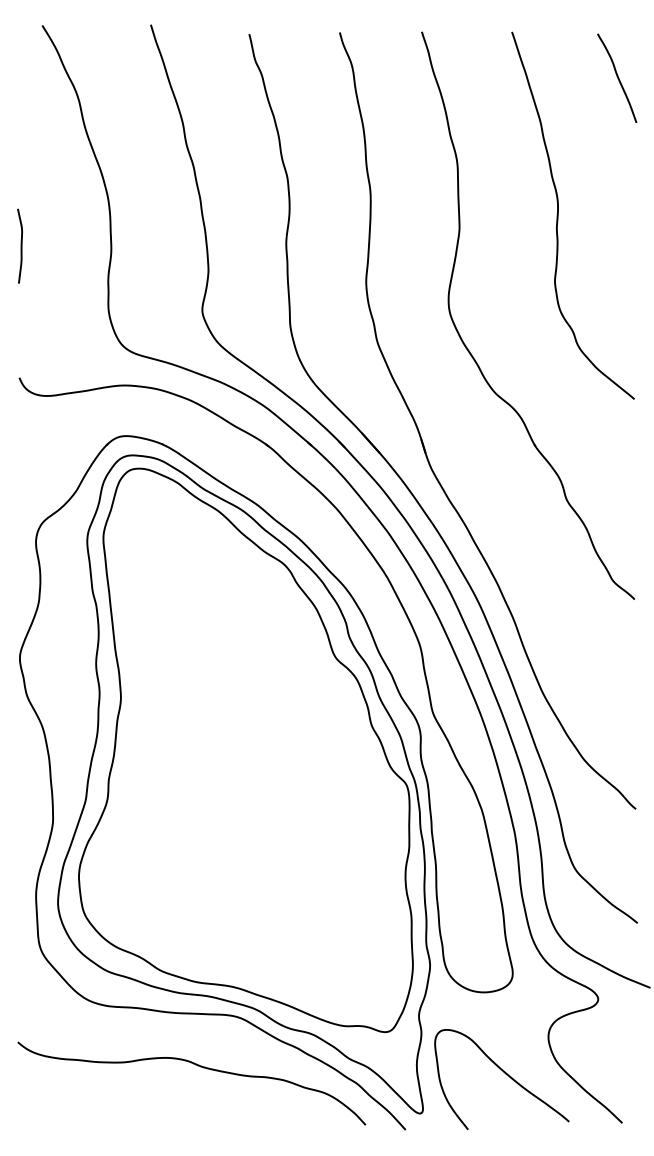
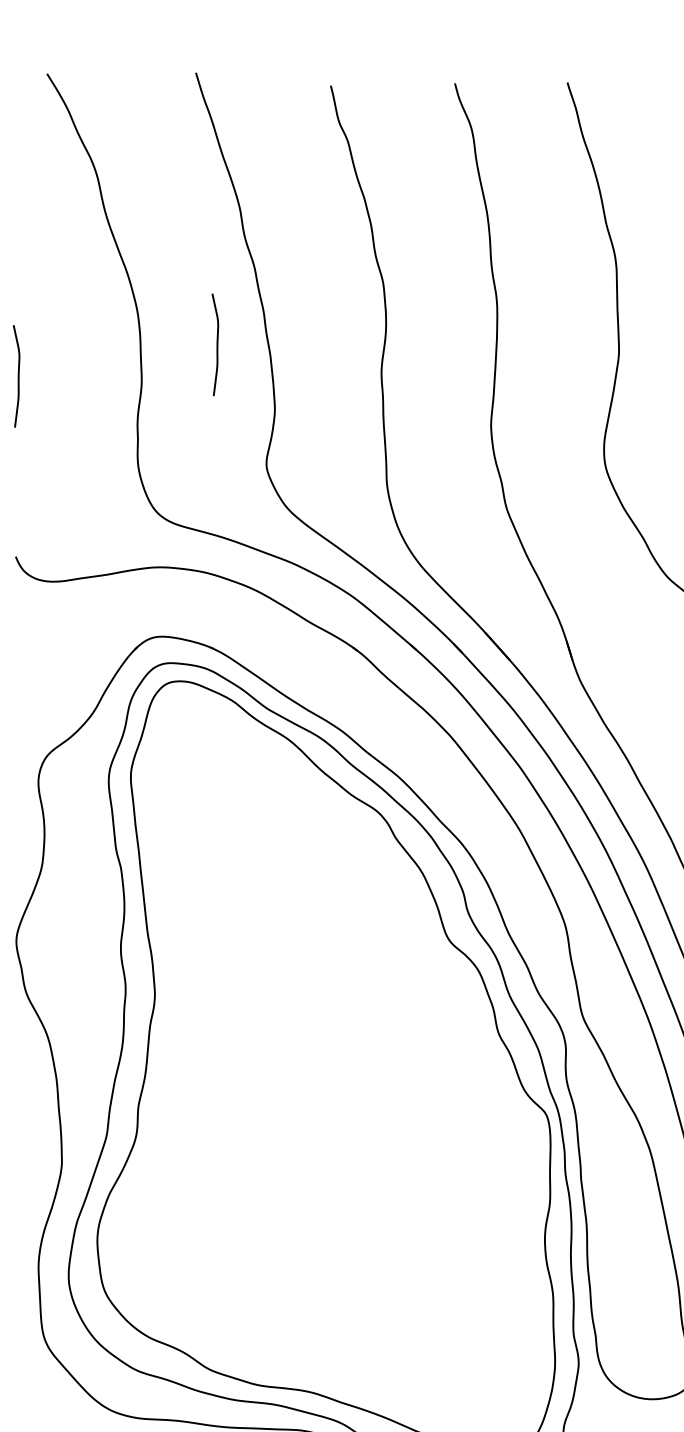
curve: (165, 222) -> (215, 343), added

